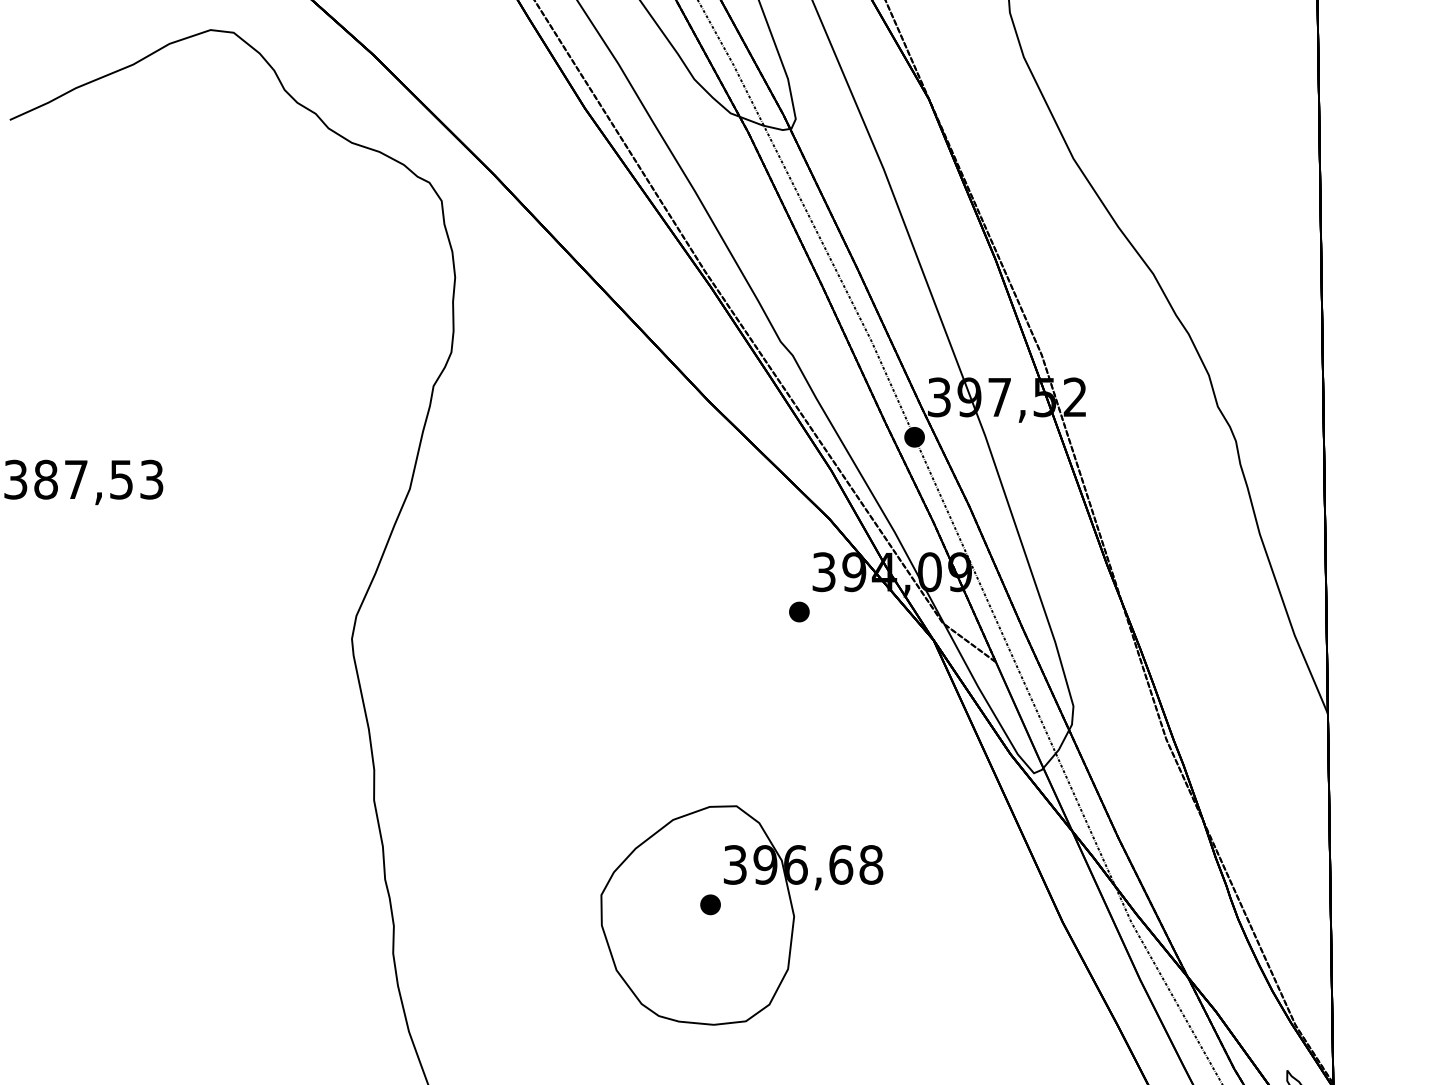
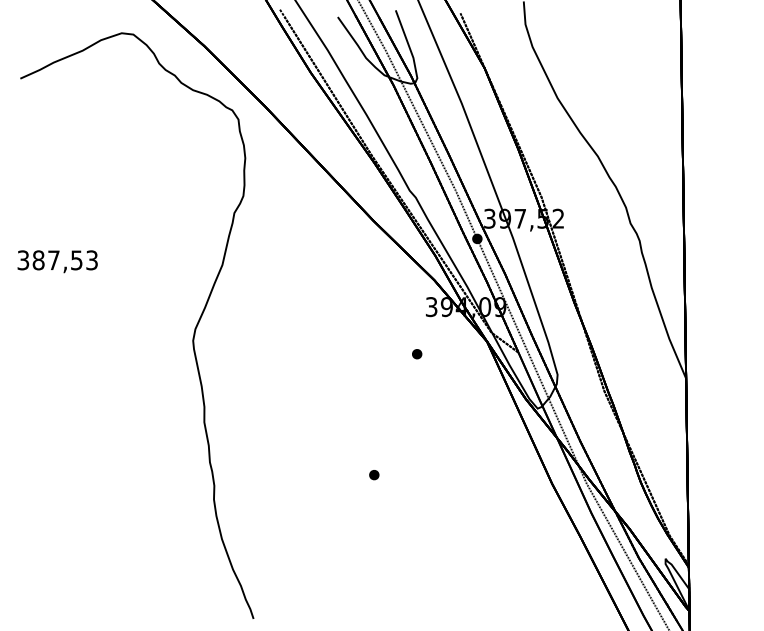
part: (800, 612) -> (417, 354), moved
part: (740, 915) -> (389, 480), removed

